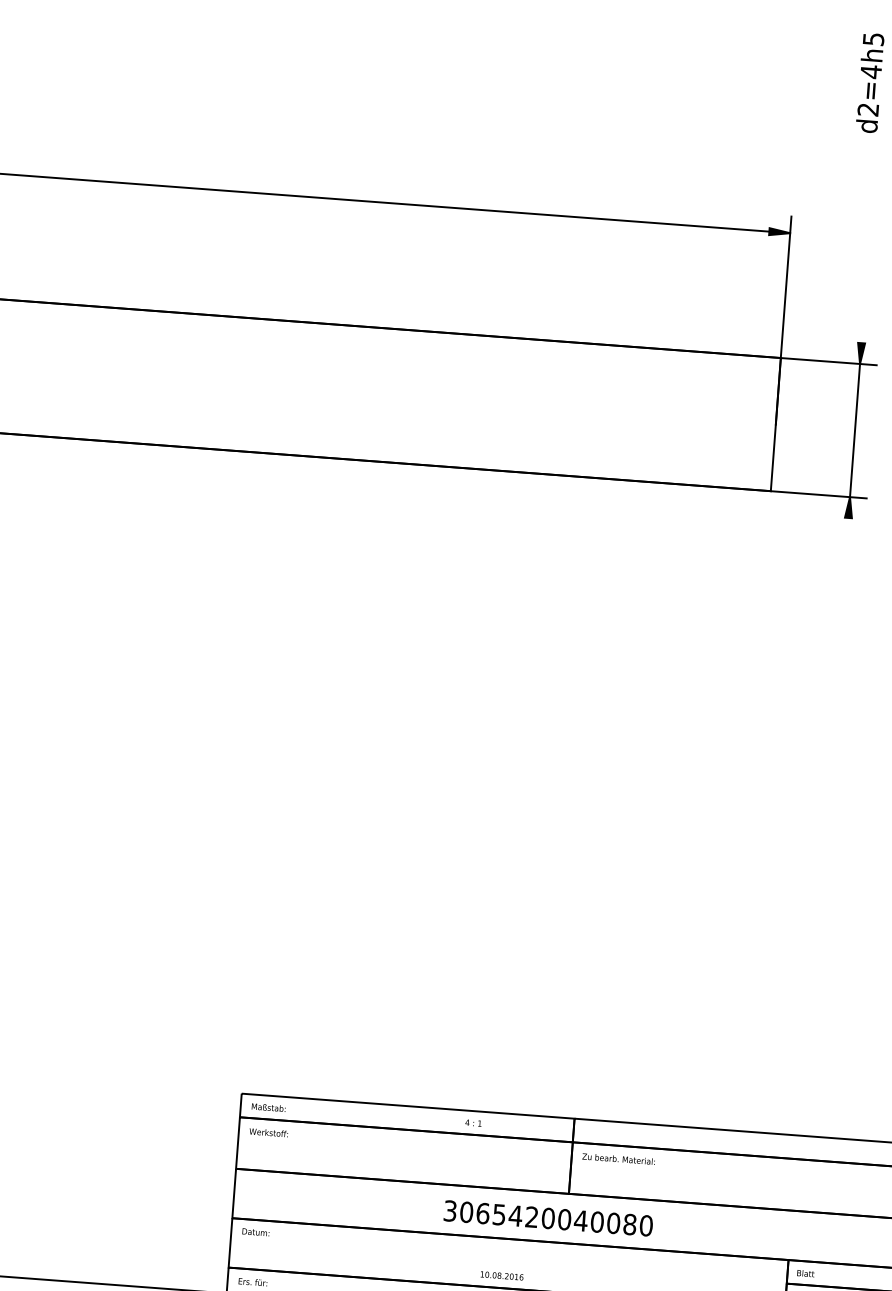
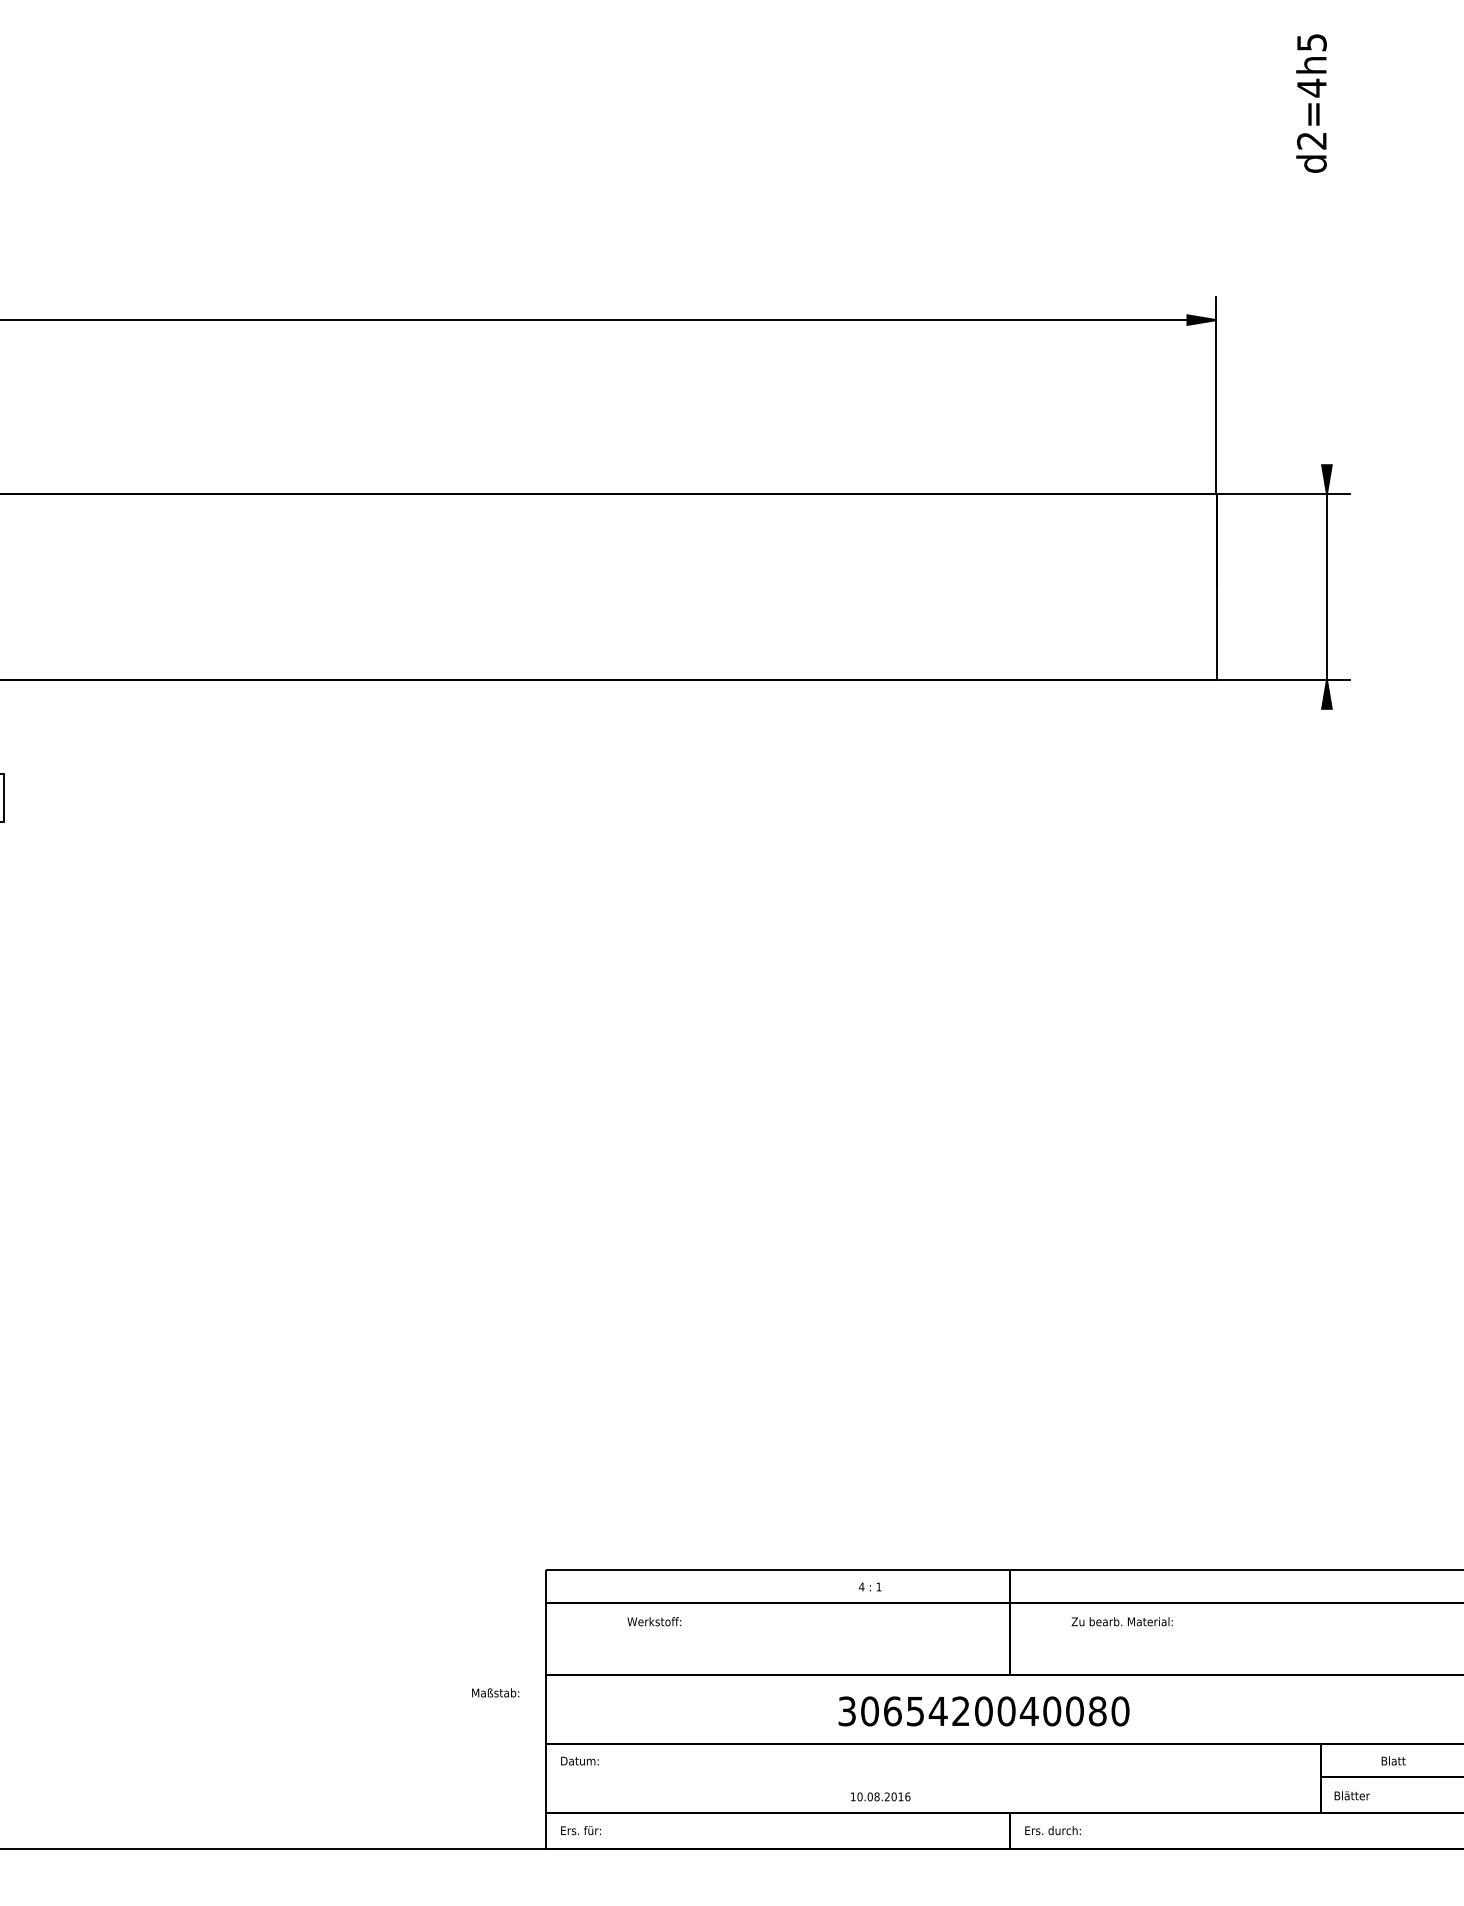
text: (268, 1107) -> (495, 1692), moved
text: (268, 1132) -> (654, 1621), moved
text: (618, 1158) -> (1121, 1621), moved
text: (805, 1273) -> (1393, 1760), moved
text: (501, 1275) -> (880, 1796), moved

